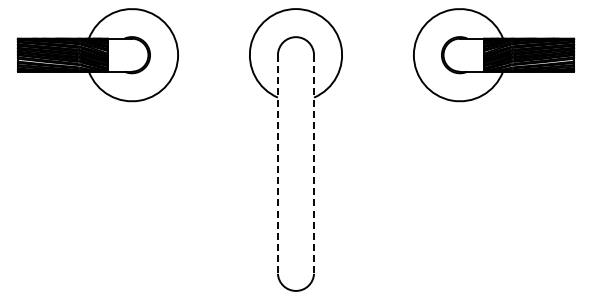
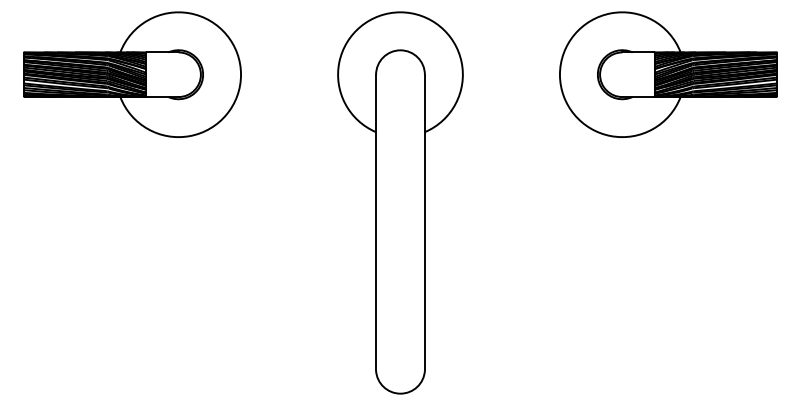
line: (277, 165) -> (375, 223), dashed -> solid
line: (314, 165) -> (425, 223), dashed -> solid

